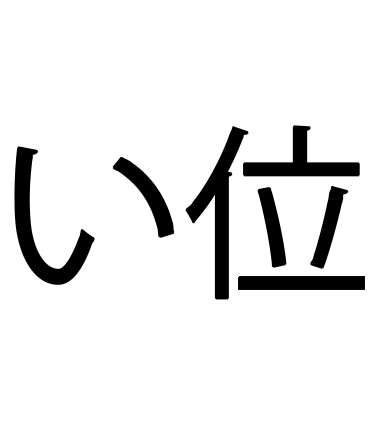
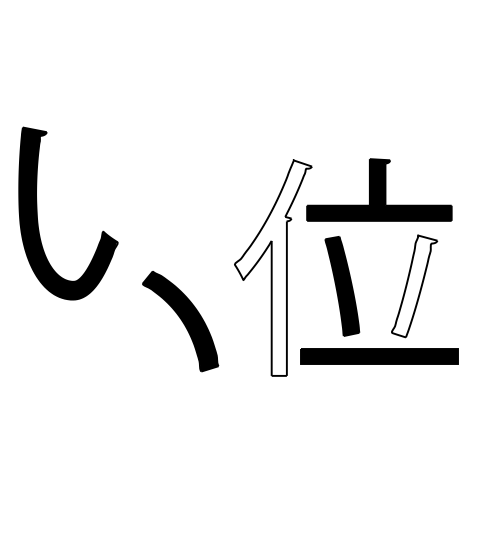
part: (143, 197) -> (180, 321), moved
fill: (216, 212) -> (272, 267), removed
part: (30, 215) -> (38, 213), moved
fill: (329, 226) -> (414, 285), removed

